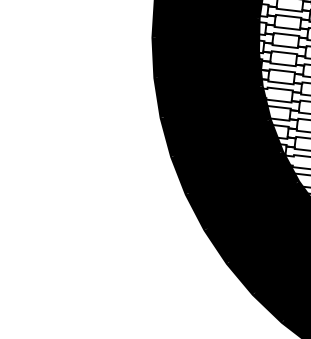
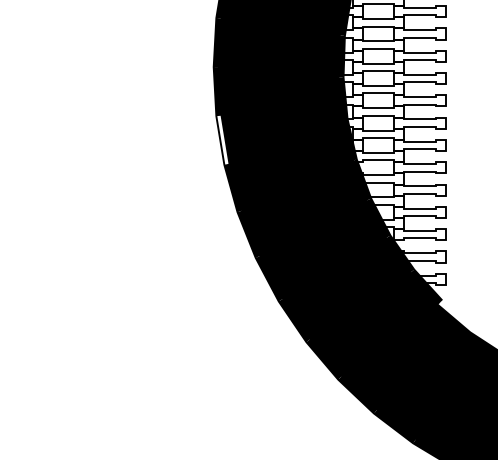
fill: (155, 57) -> (222, 139), removed

